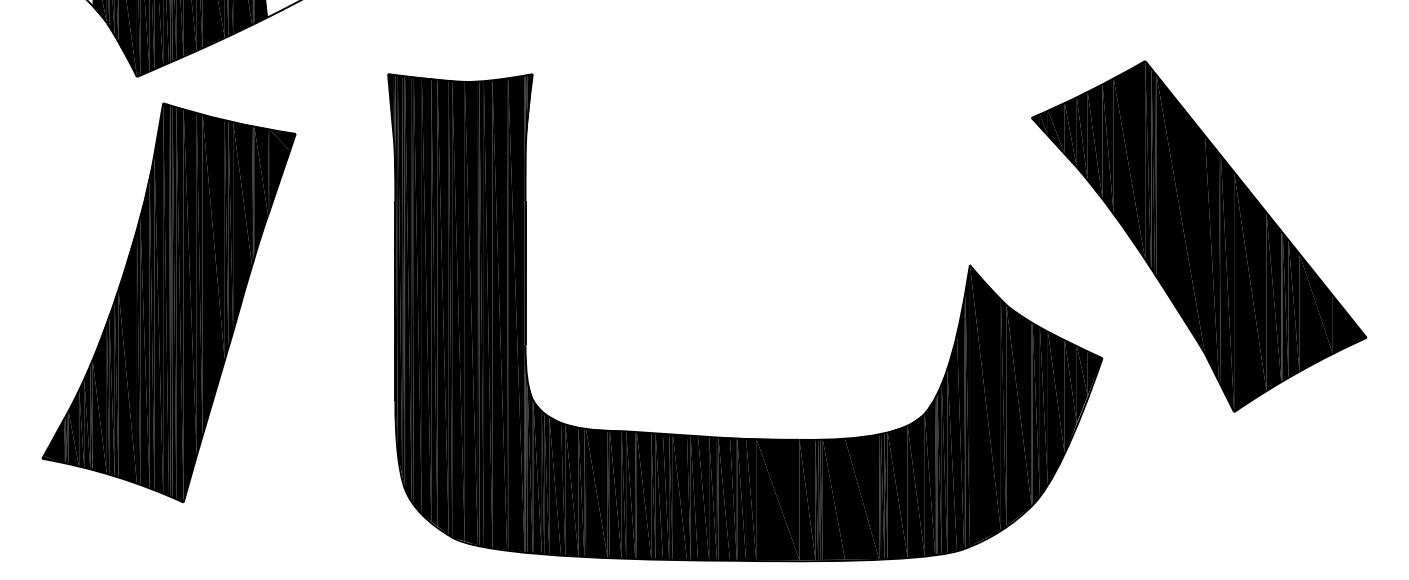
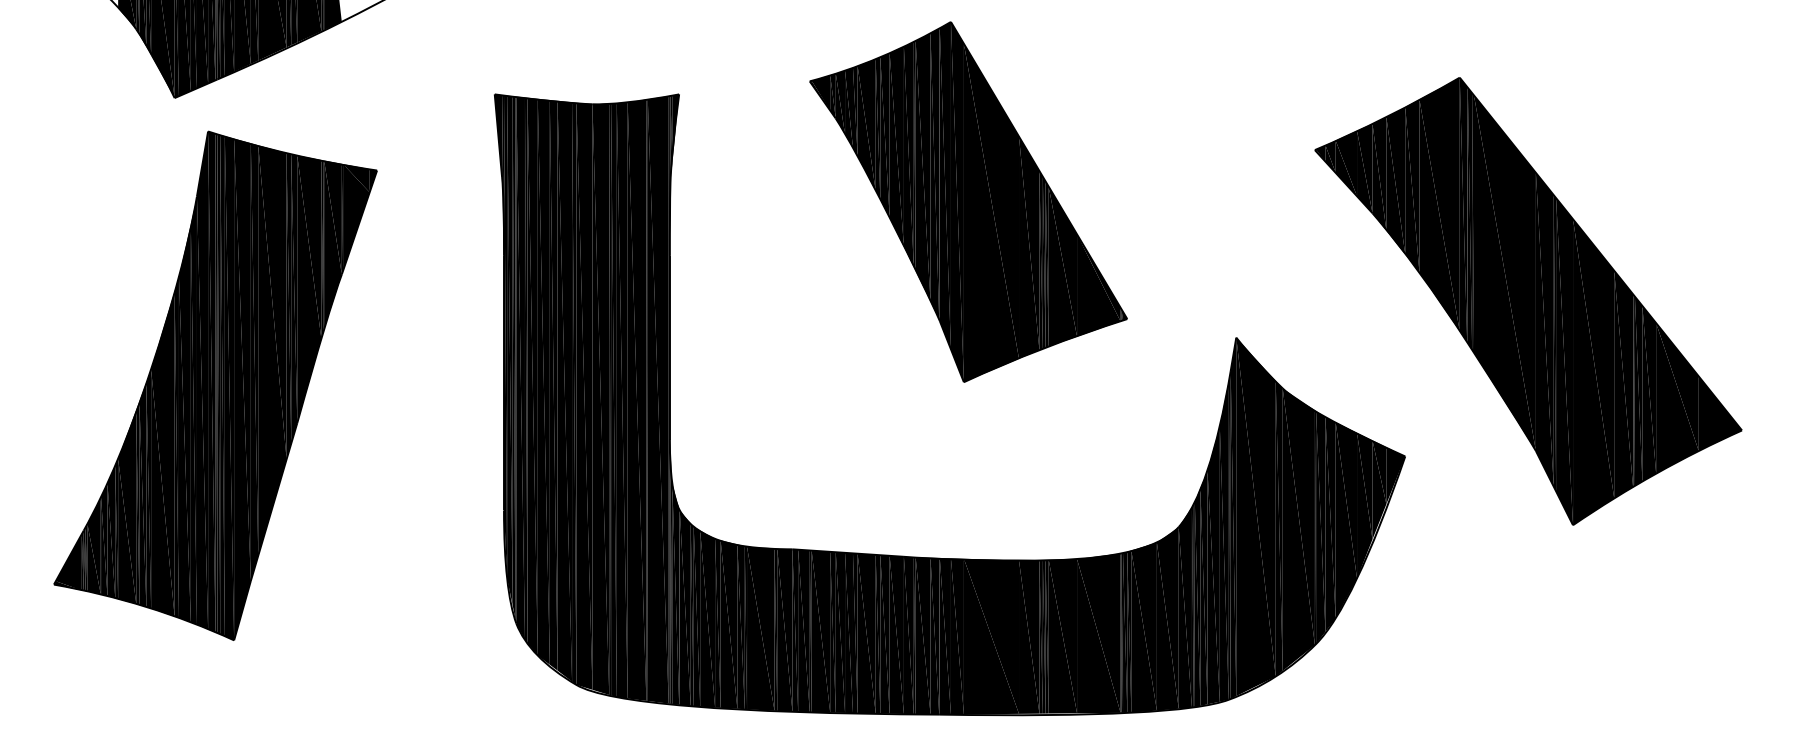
part: (759, 158) -> (968, 201), added

